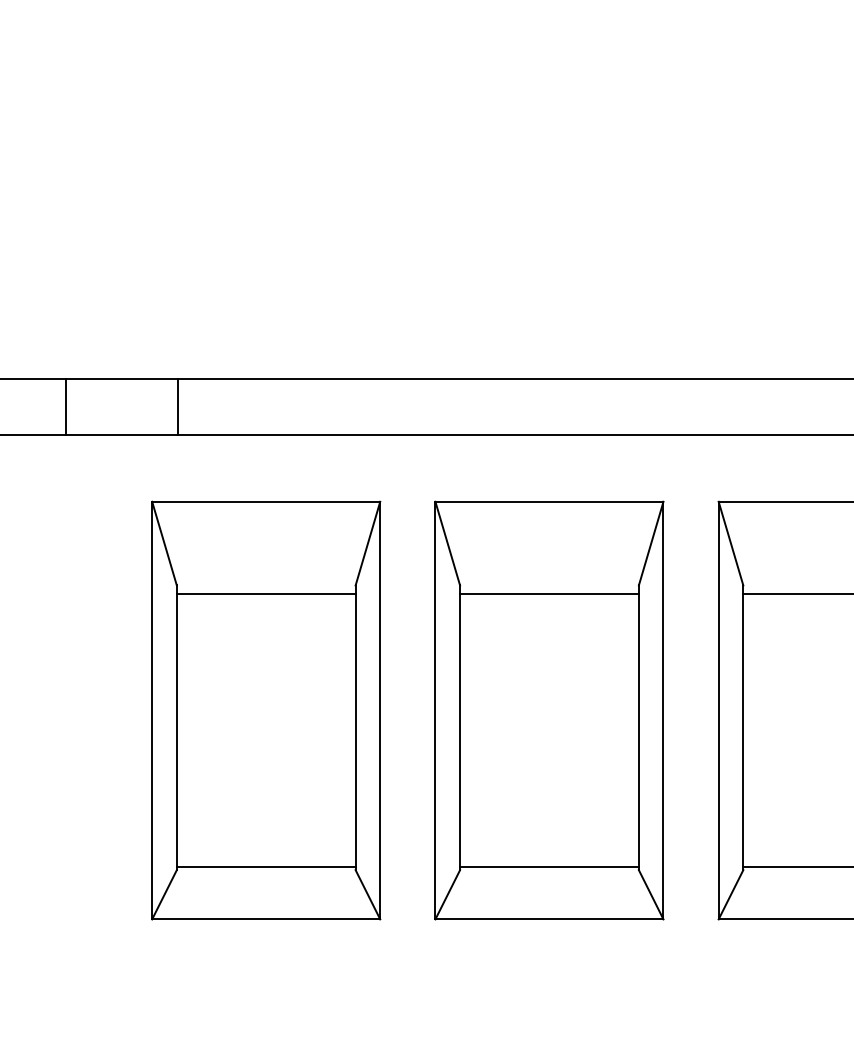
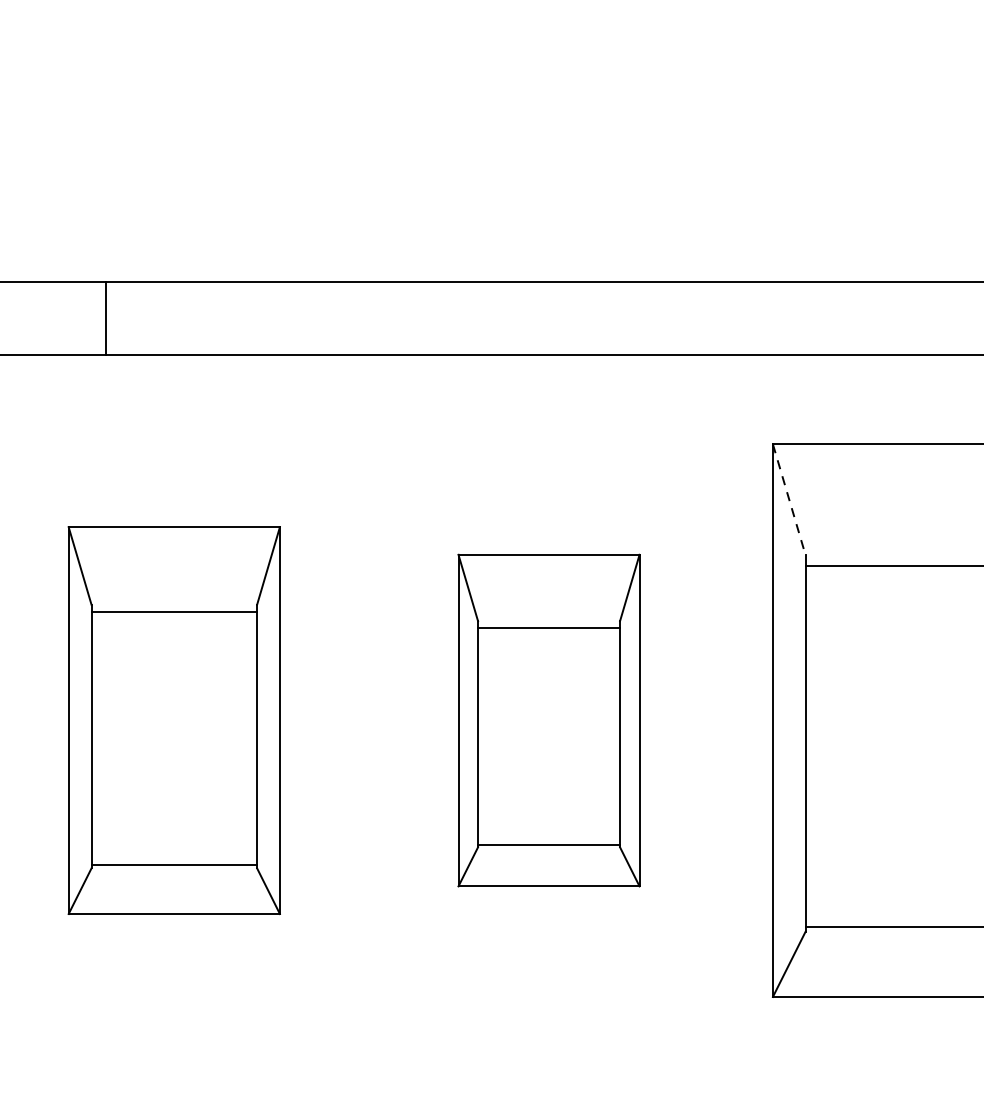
line: (177, 406) -> (105, 318), moved
line: (731, 543) -> (789, 499), solid -> dashed
part: (266, 710) -> (174, 720), size x0.7
part: (549, 710) -> (549, 720), size x0.6

